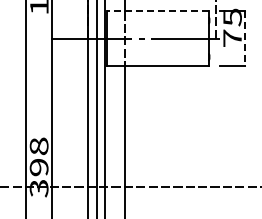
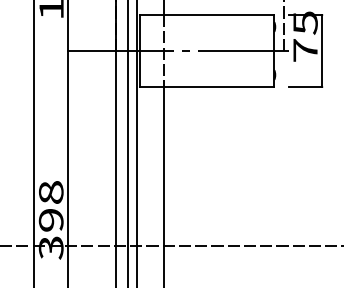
line: (157, 11) -> (206, 15), dashed -> solid
line: (245, 39) -> (322, 51), dashed -> solid

